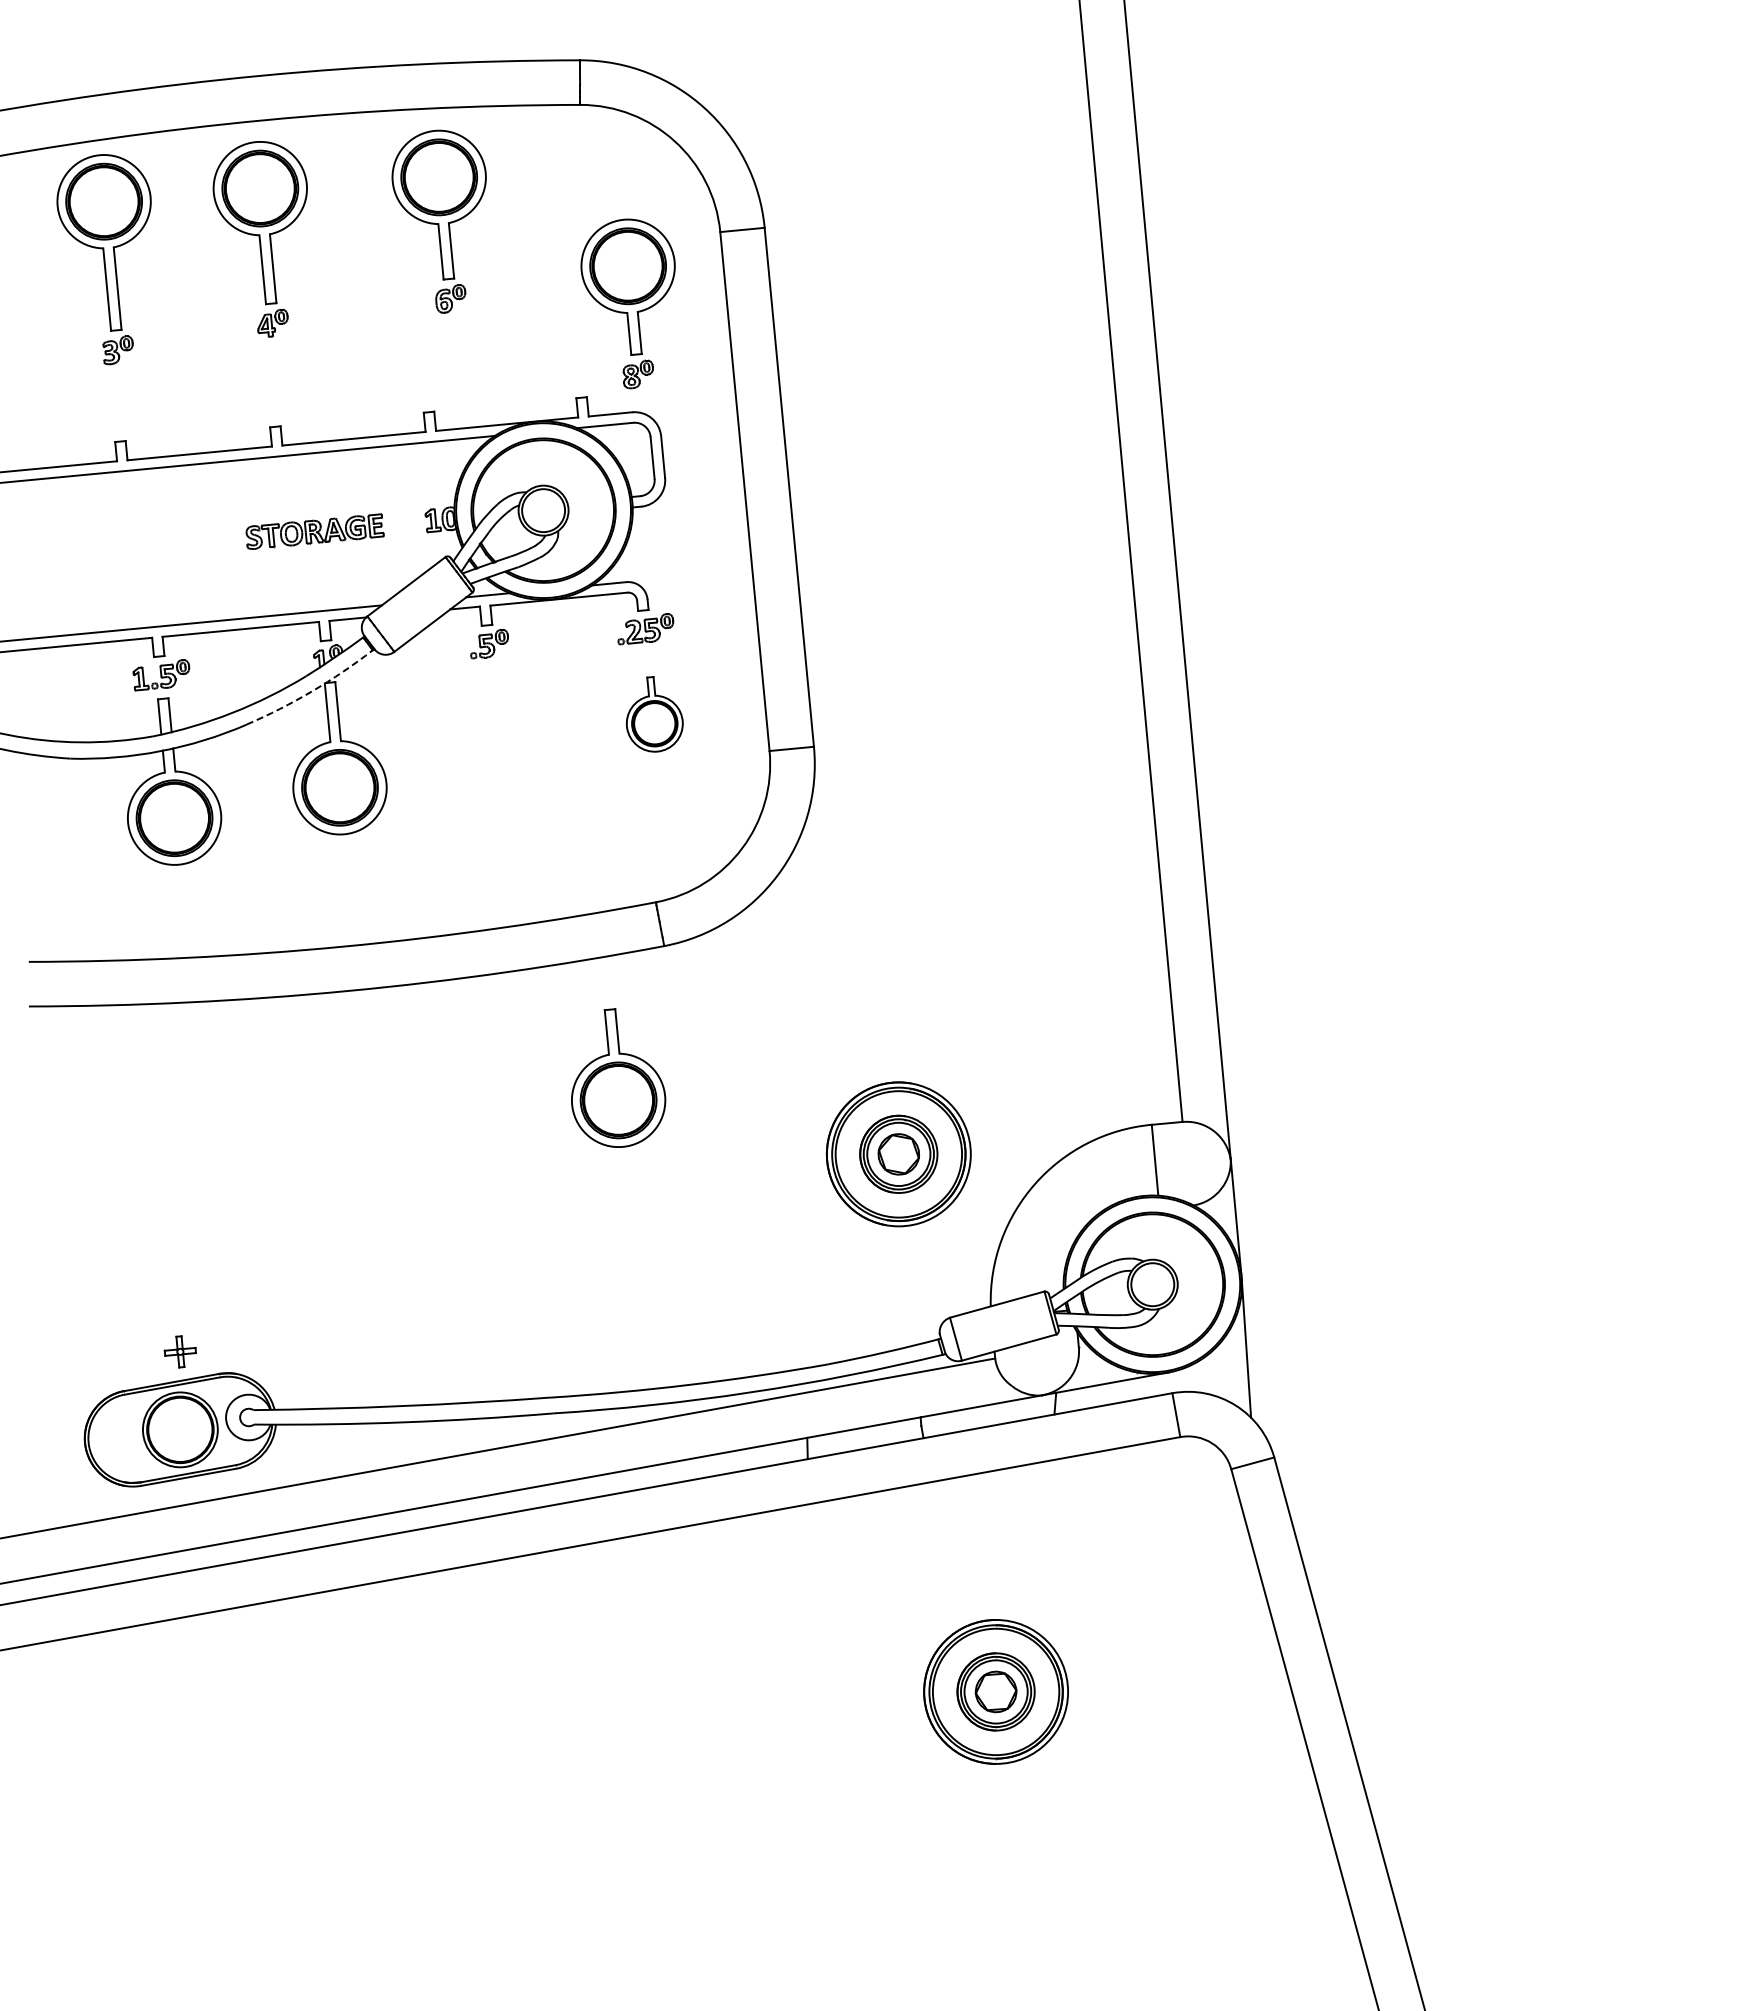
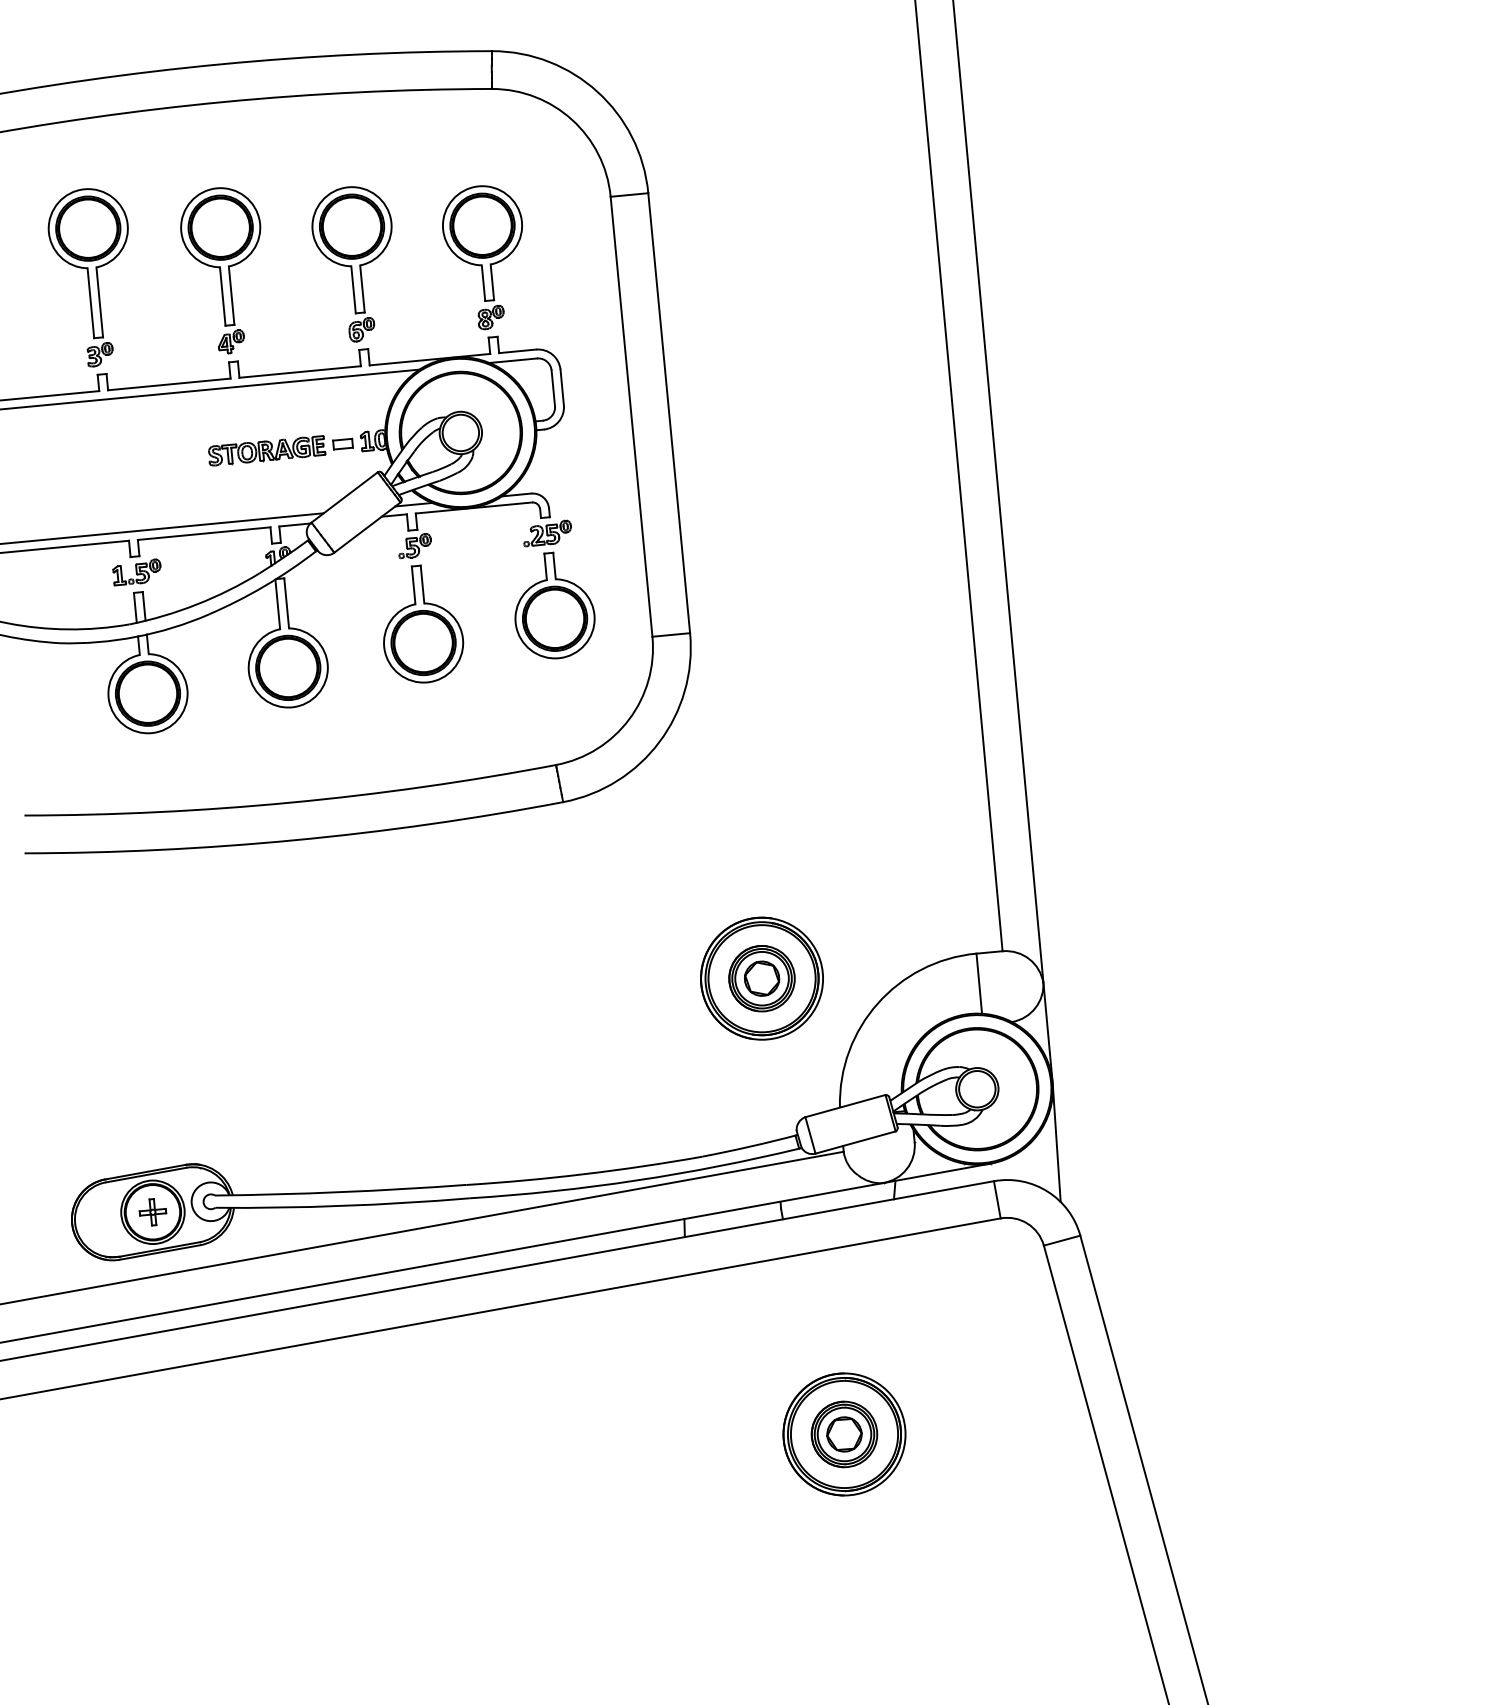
part: (438, 221) -> (351, 264), moved
part: (259, 239) -> (220, 270), moved
part: (103, 259) -> (87, 277), moved
part: (627, 303) -> (481, 257), moved
part: (404, 523) -> (342, 443), added
arc: (312, 691) -> (264, 586), dashed -> solid
part: (654, 714) -> (554, 605), size x1.67
part: (618, 1077) -> (423, 623), moved
part: (179, 1351) -> (152, 1211), moved

